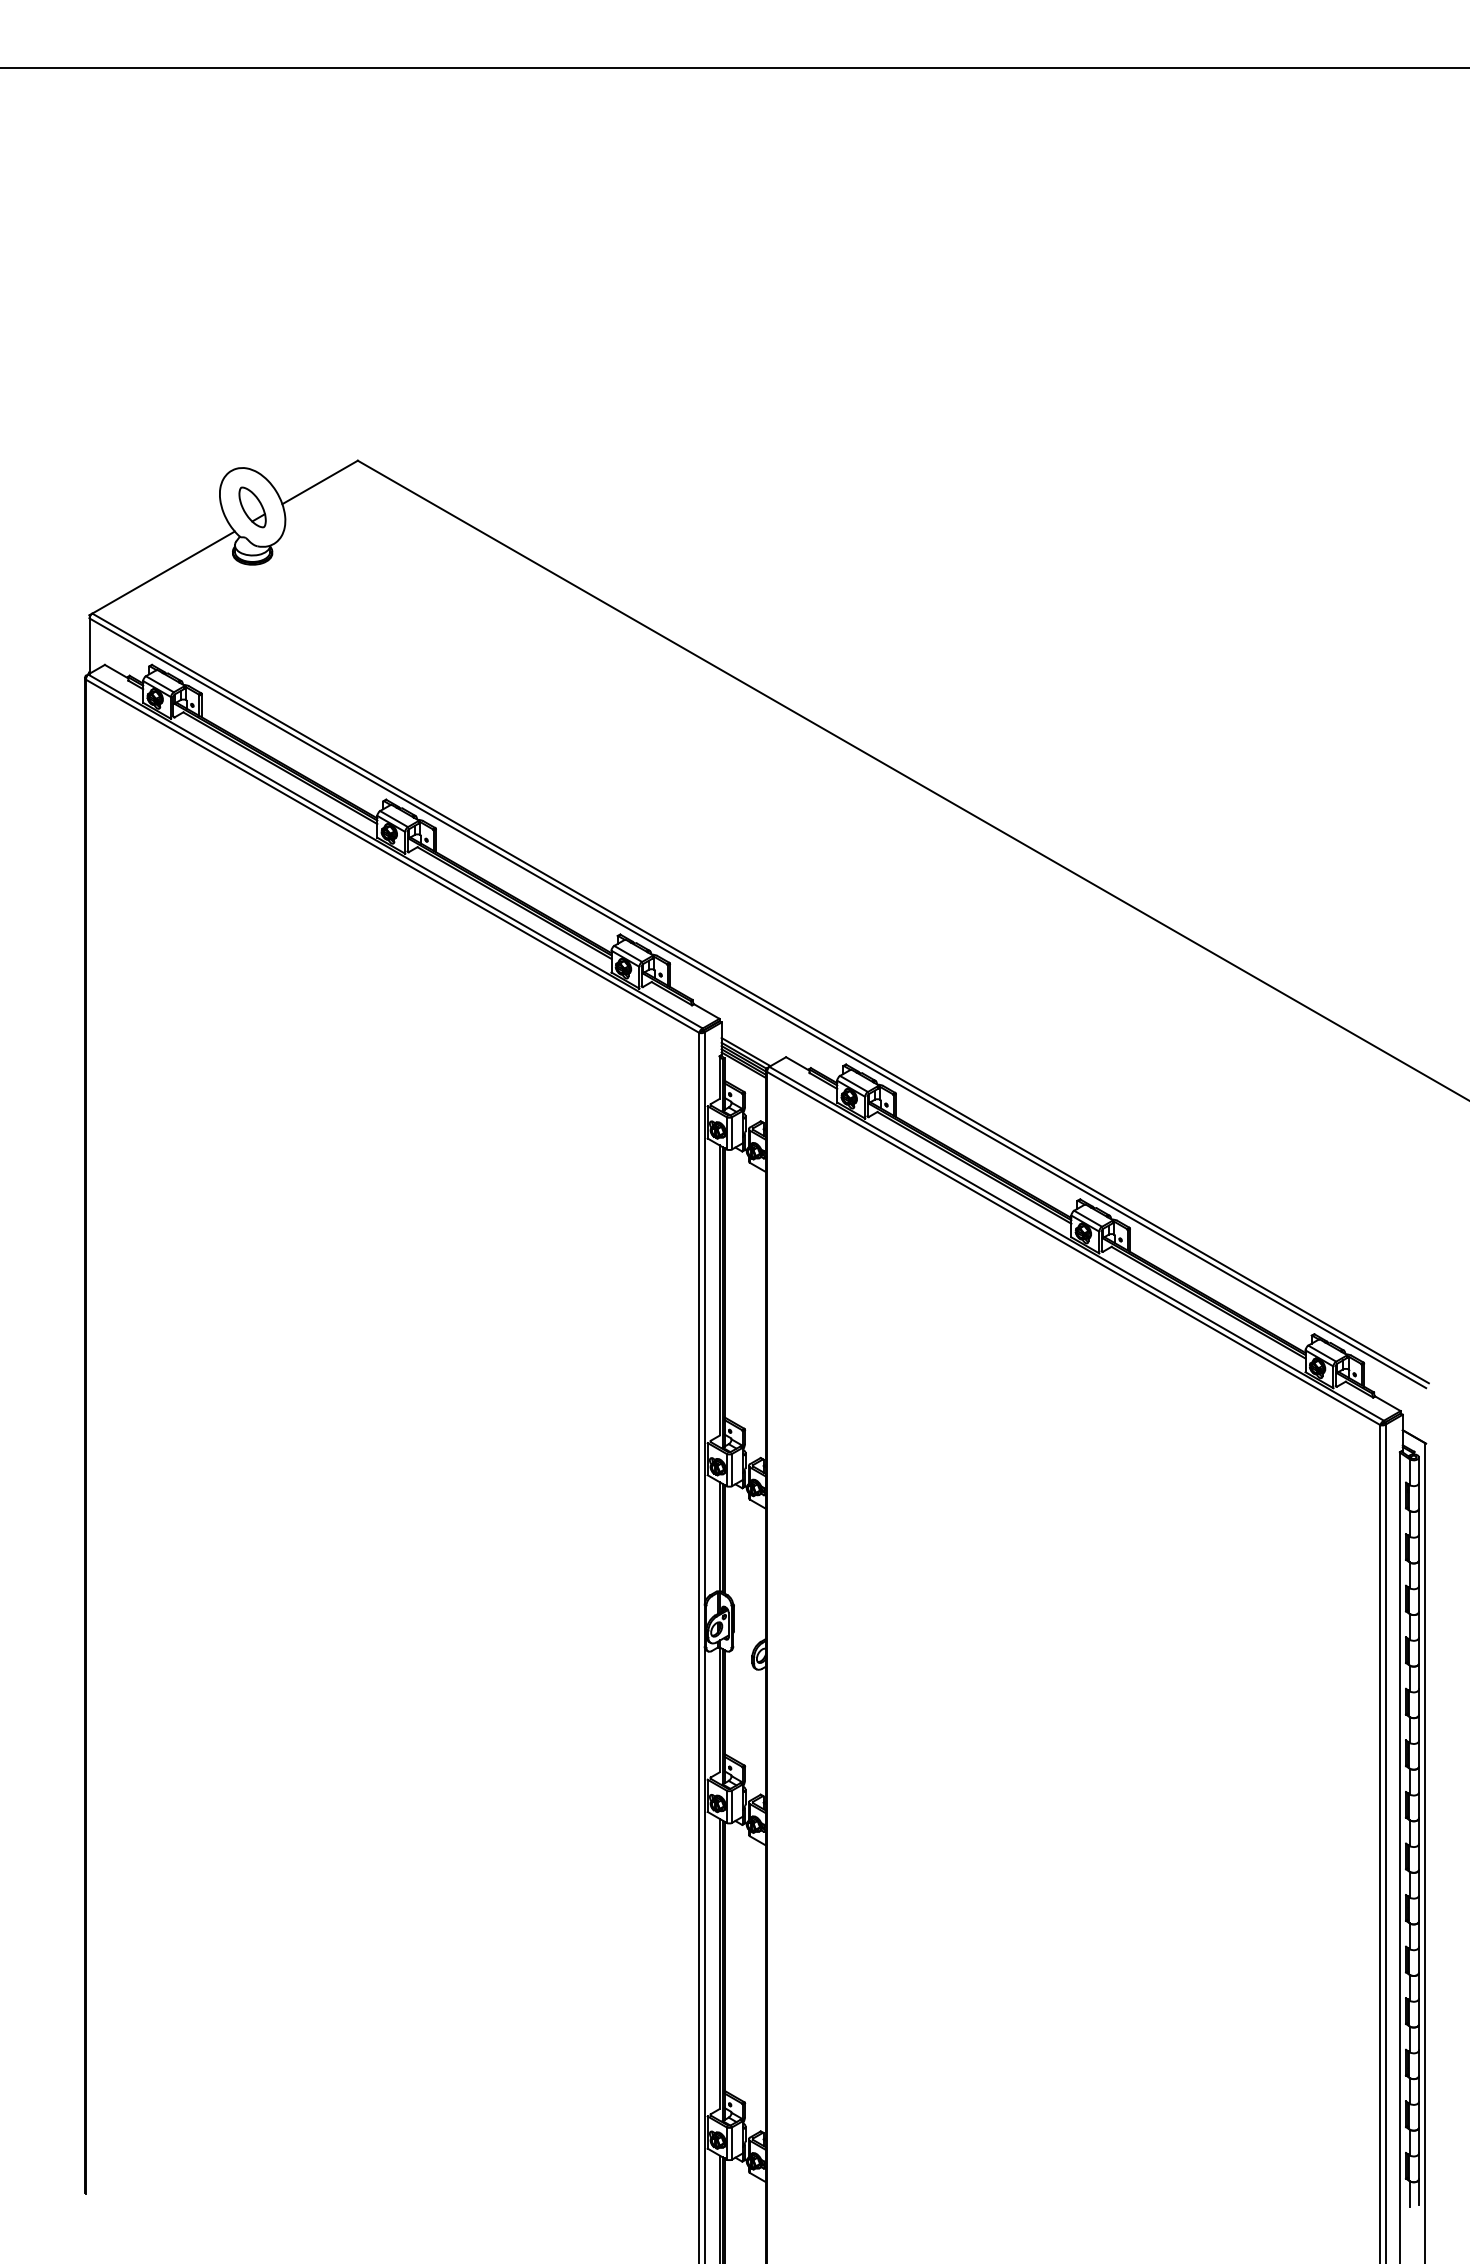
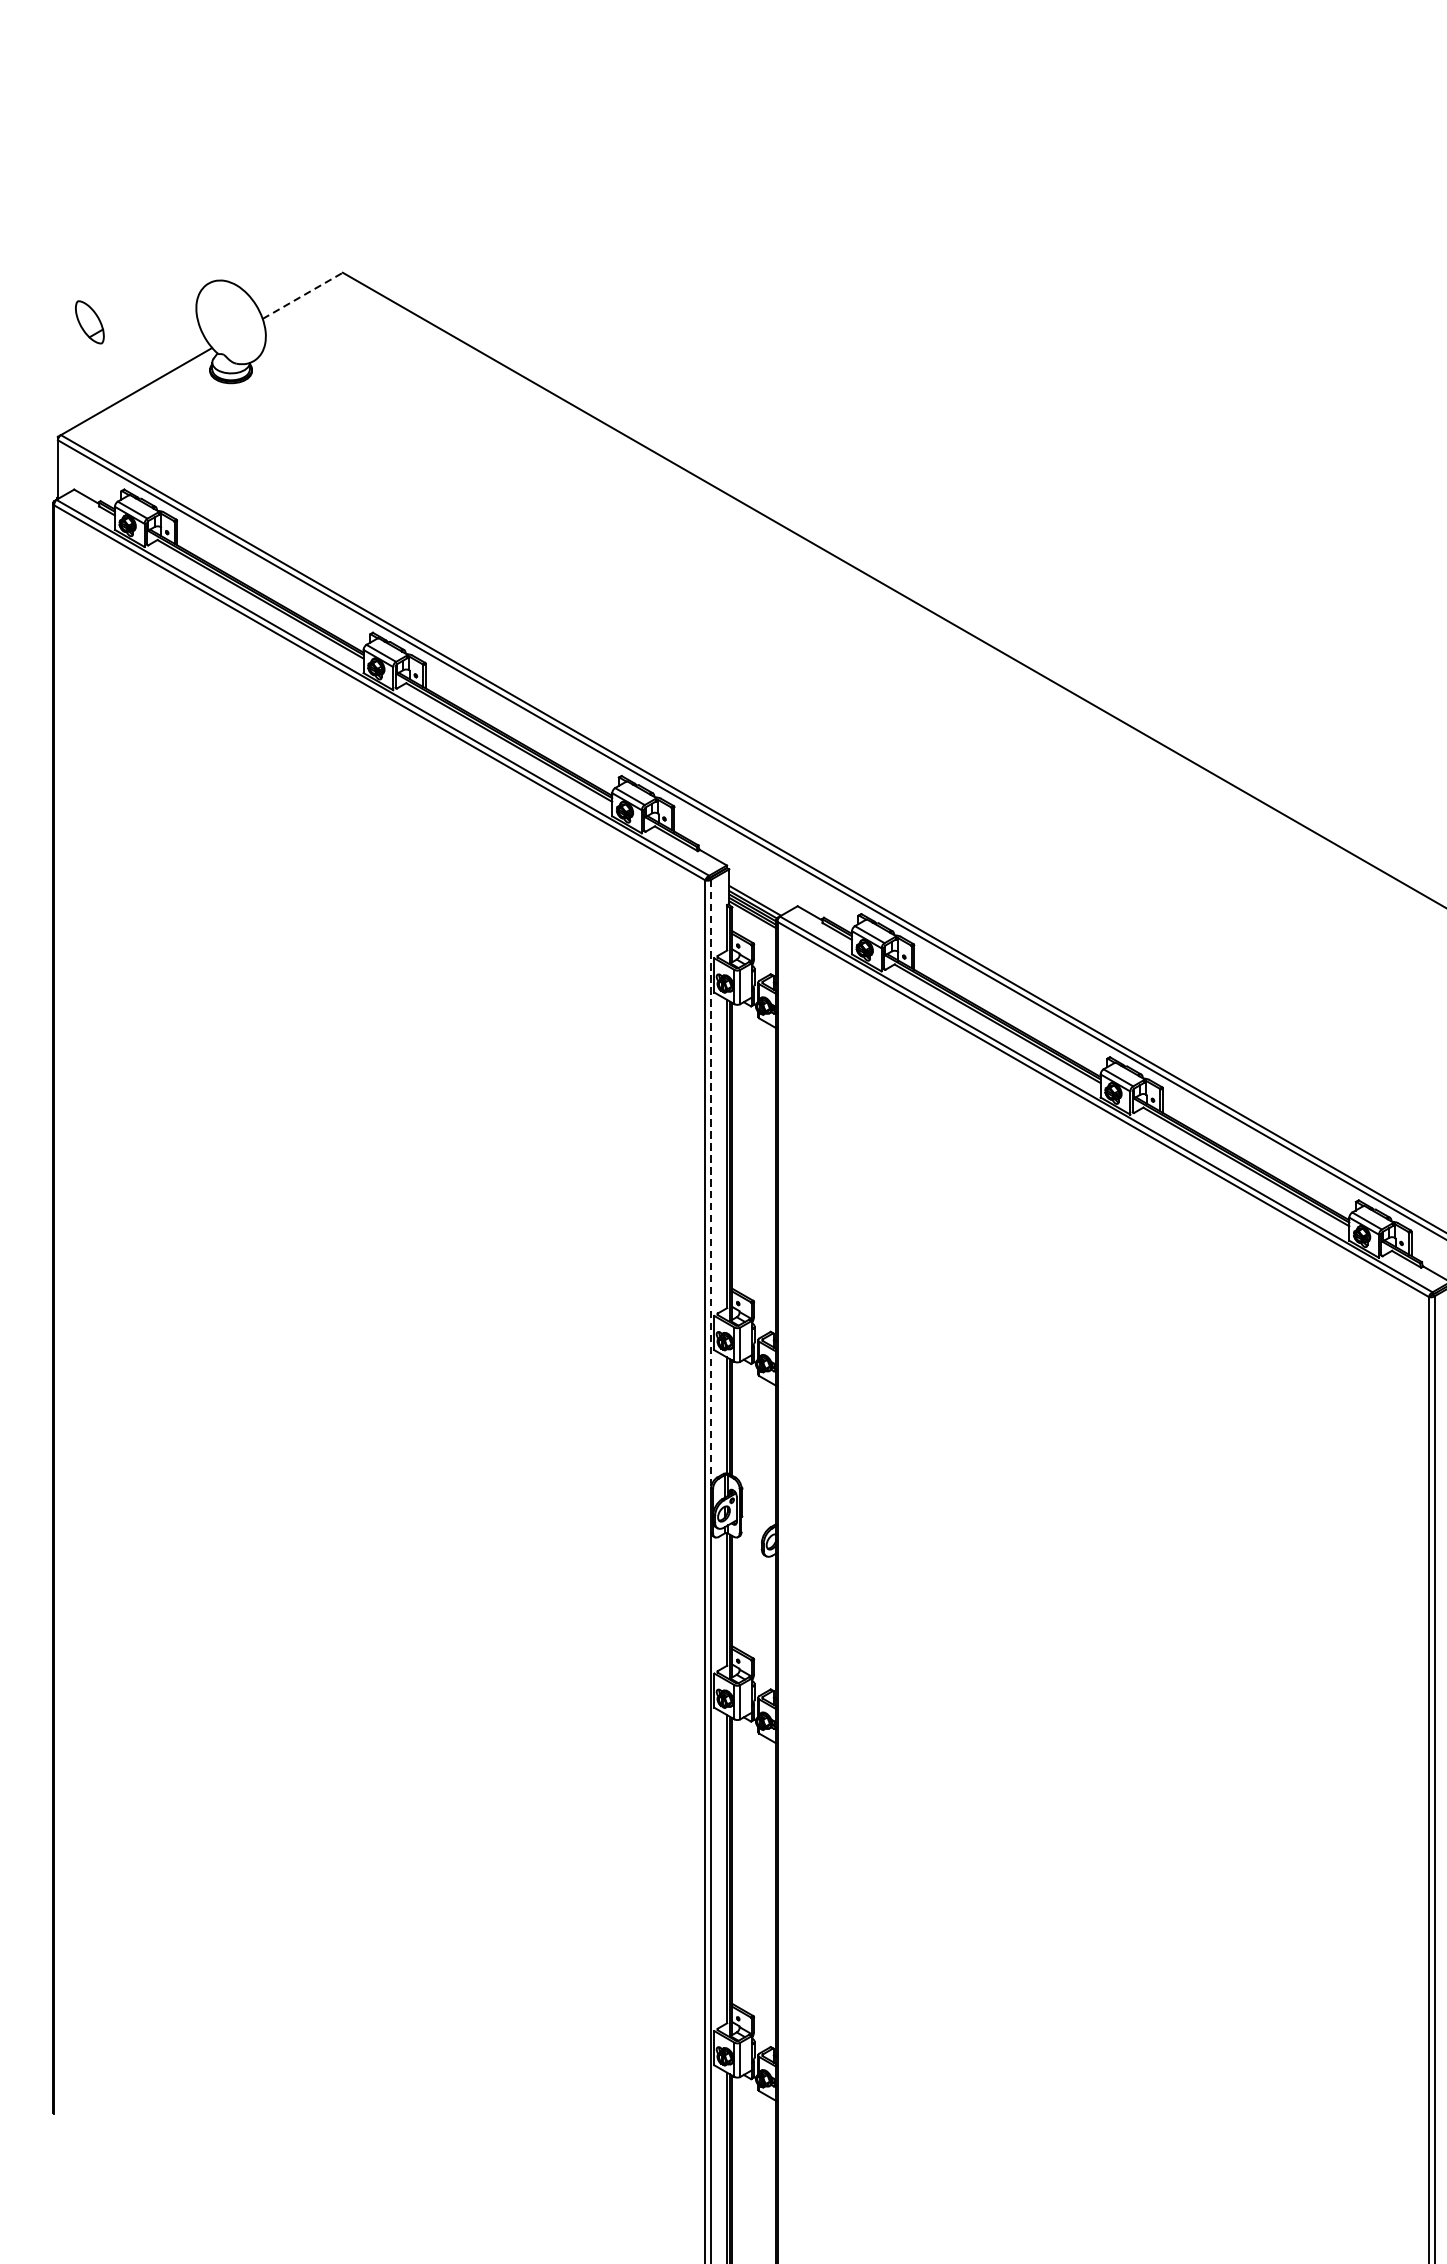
line: (320, 482) -> (303, 295), solid -> dashed
part: (252, 507) -> (89, 322), moved
line: (704, 1317) -> (711, 1182), solid -> dashed

